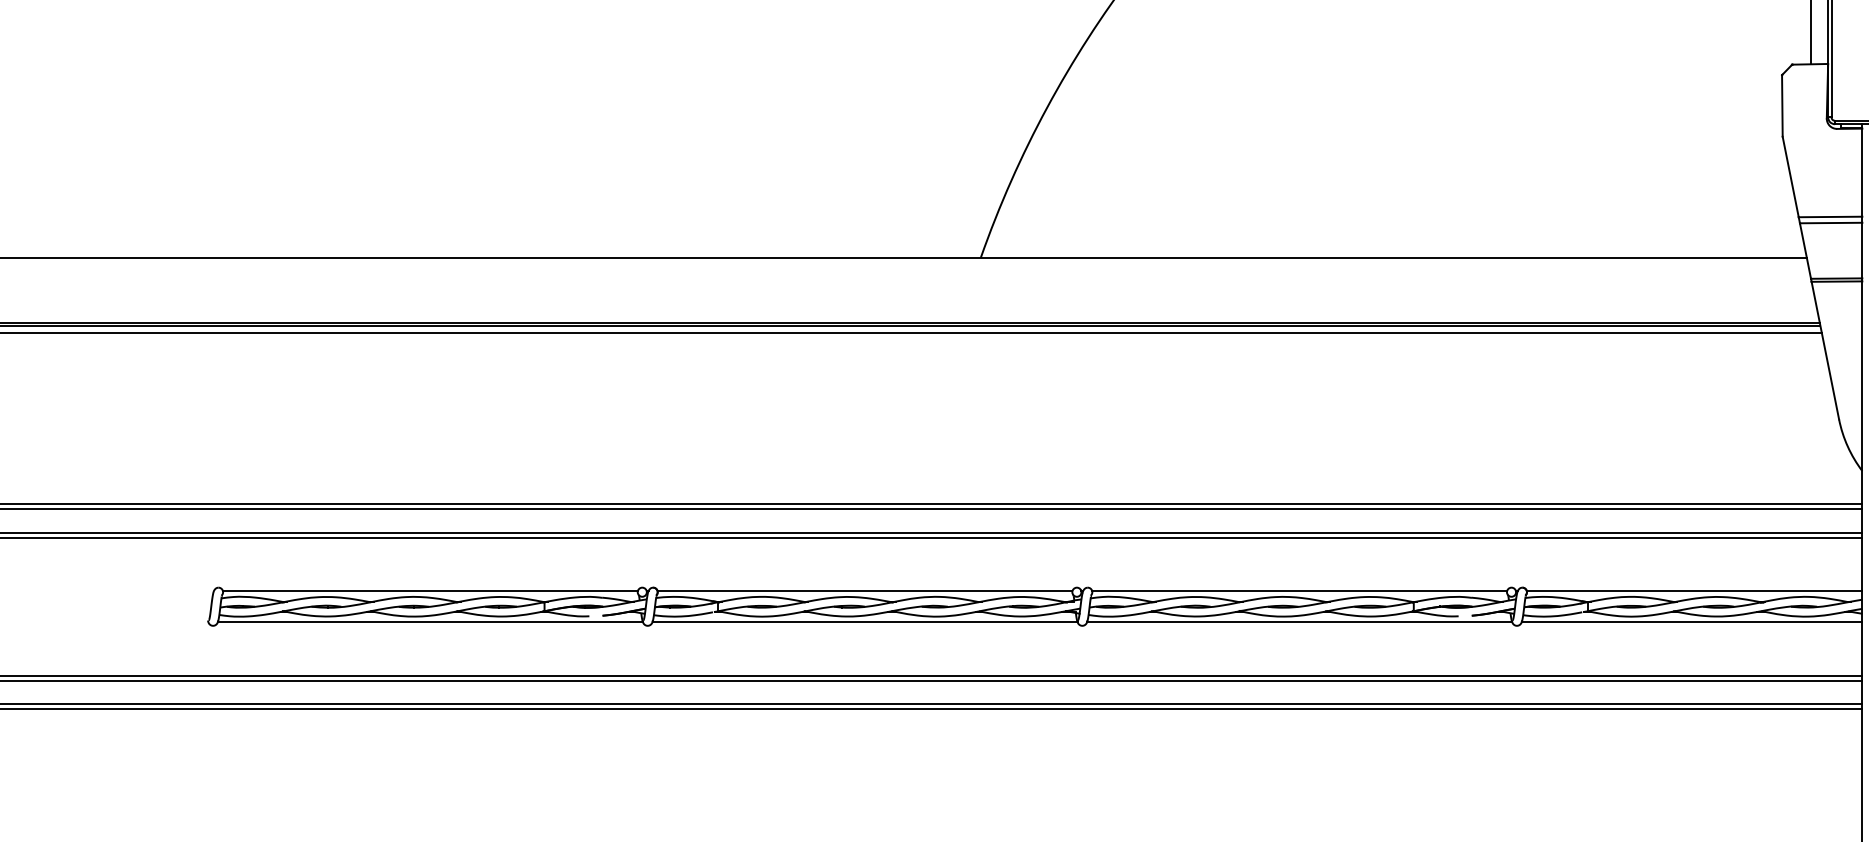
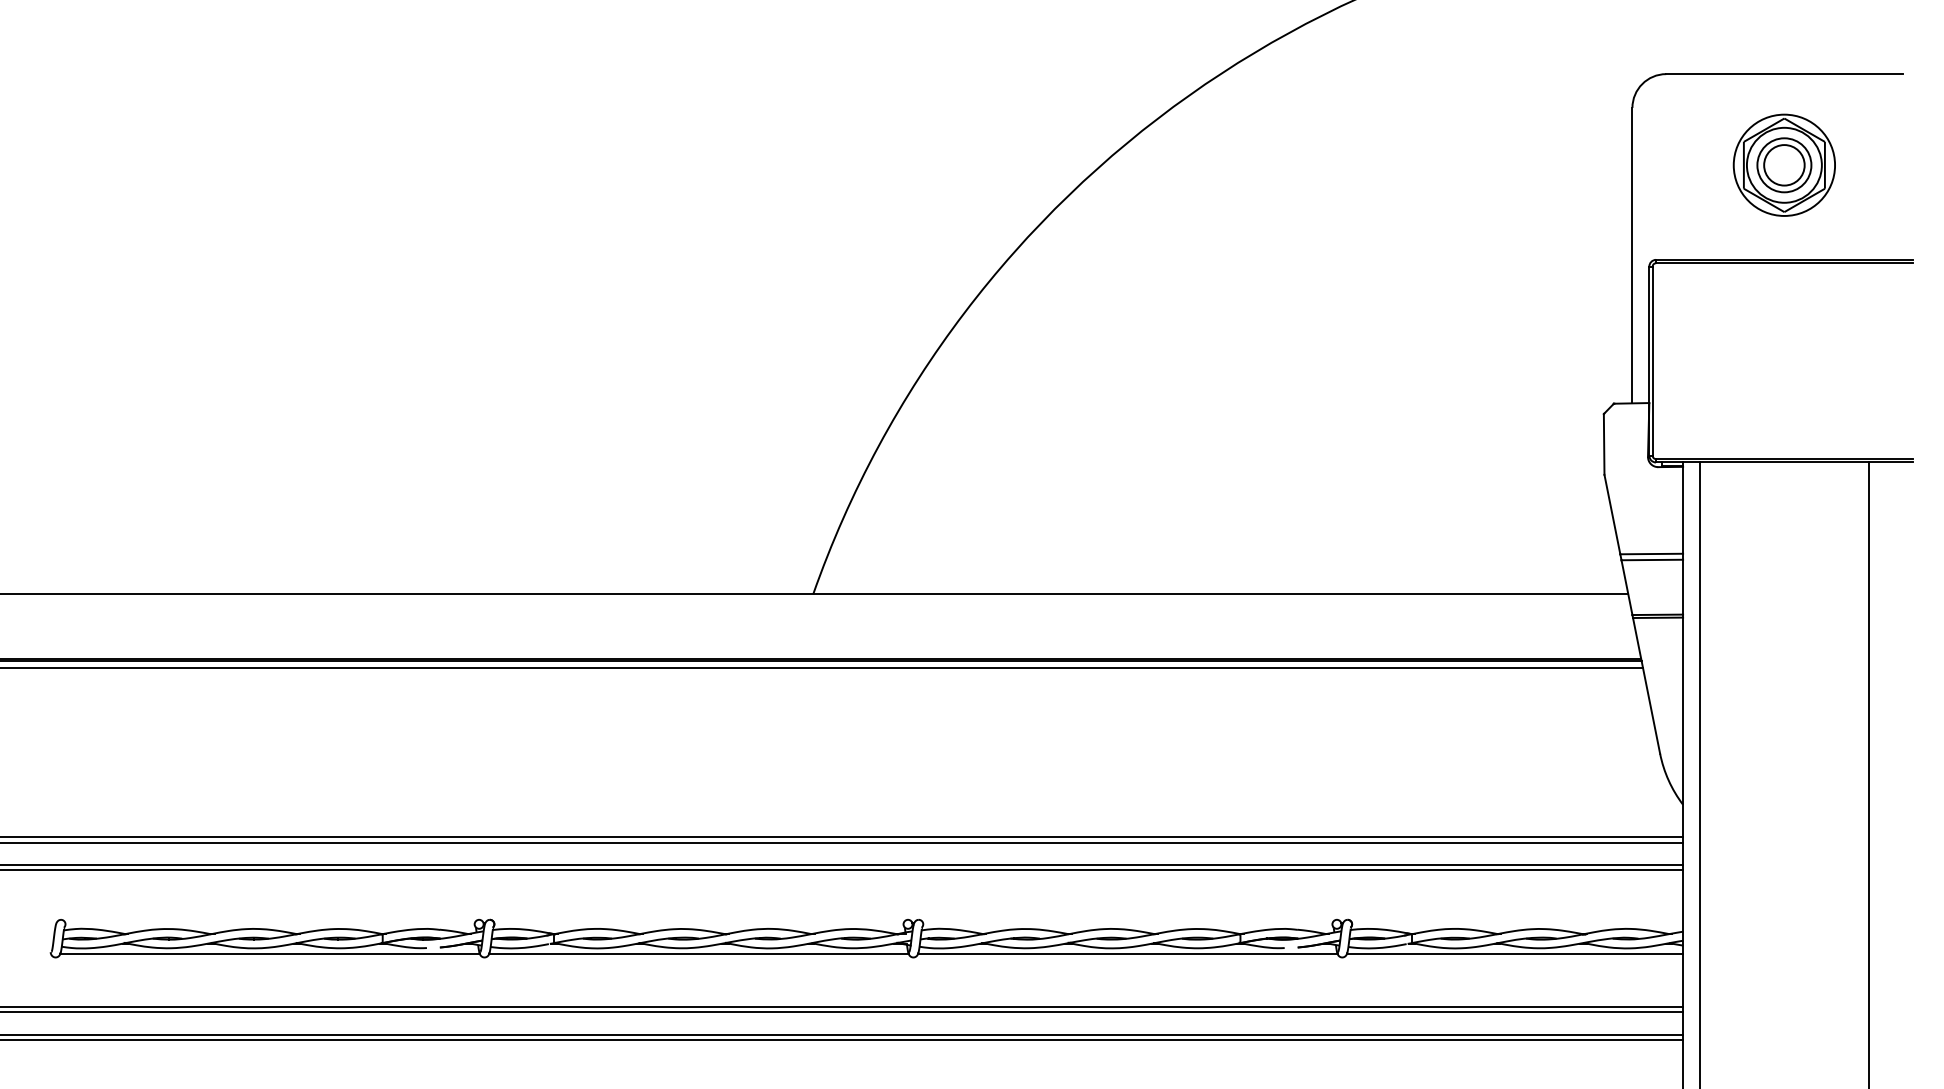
line: (429, 591) -> (269, 923), removed
line: (864, 591) -> (698, 923), removed
line: (1299, 591) -> (1127, 923), removed
line: (1694, 591) -> (1517, 923), removed

